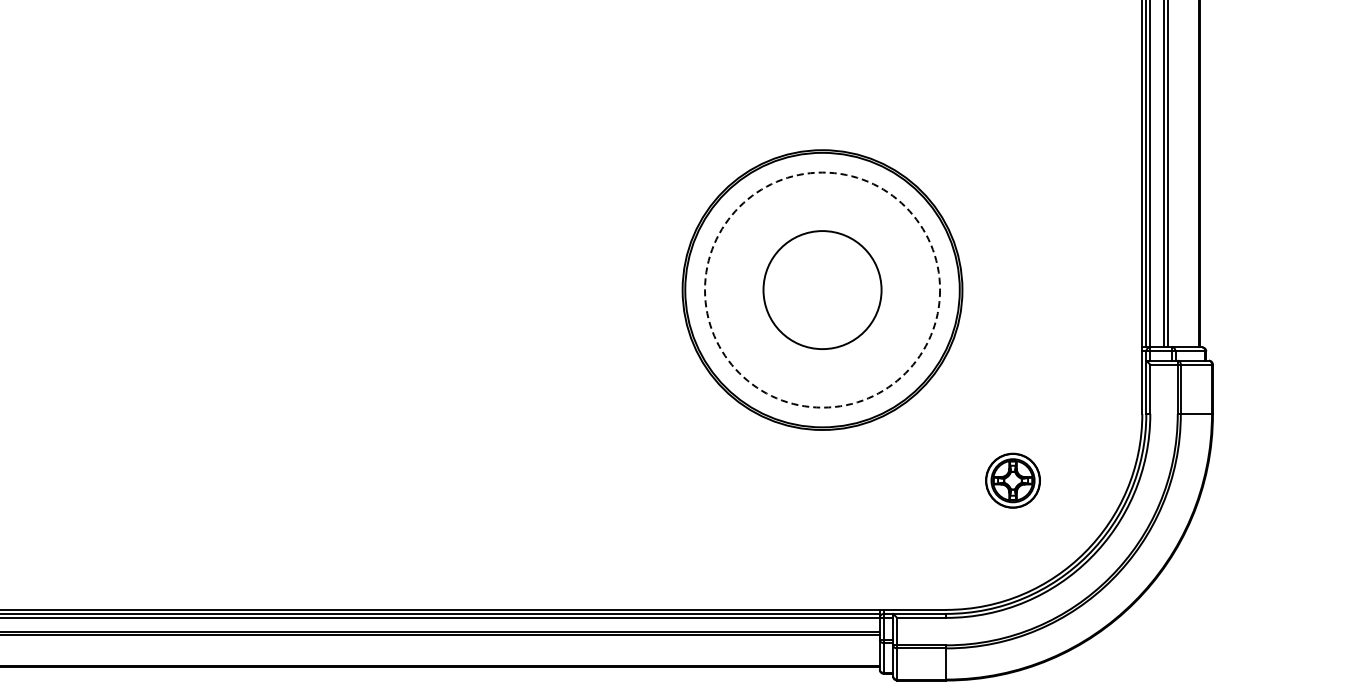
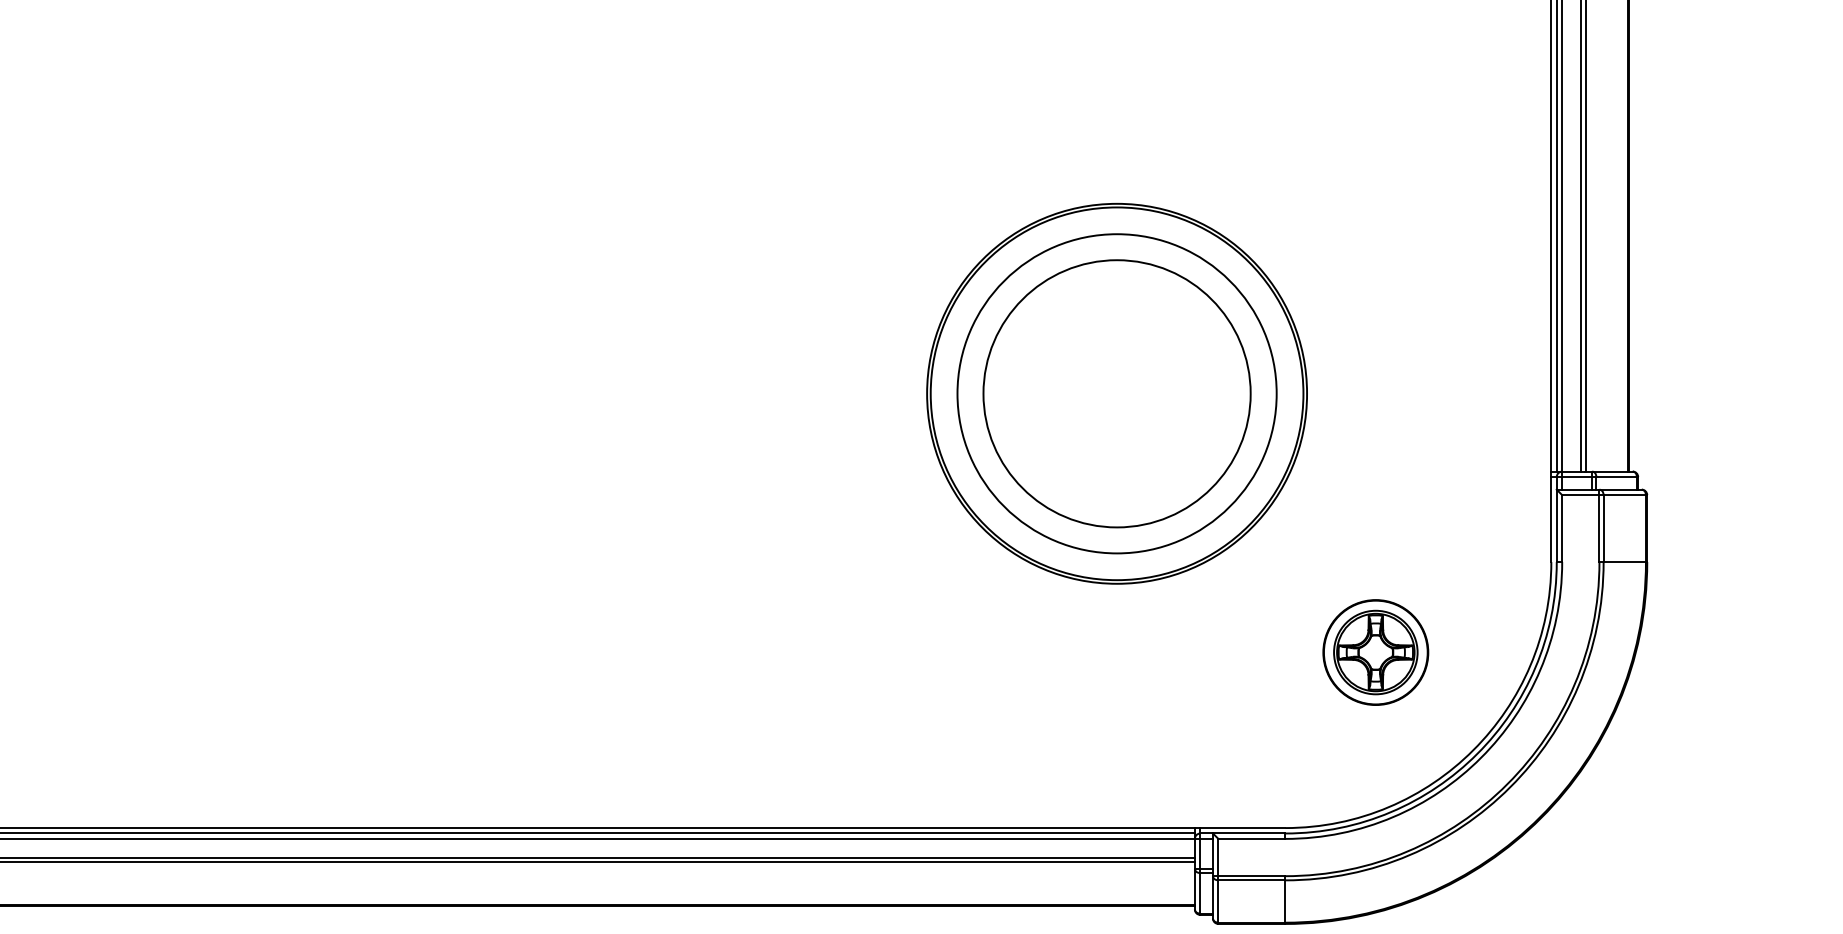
circle: (822, 289) -> (1117, 392), dashed -> solid
circle: (822, 289) -> (1117, 392), size x1.67
part: (1012, 480) -> (1375, 652), size x1.43

